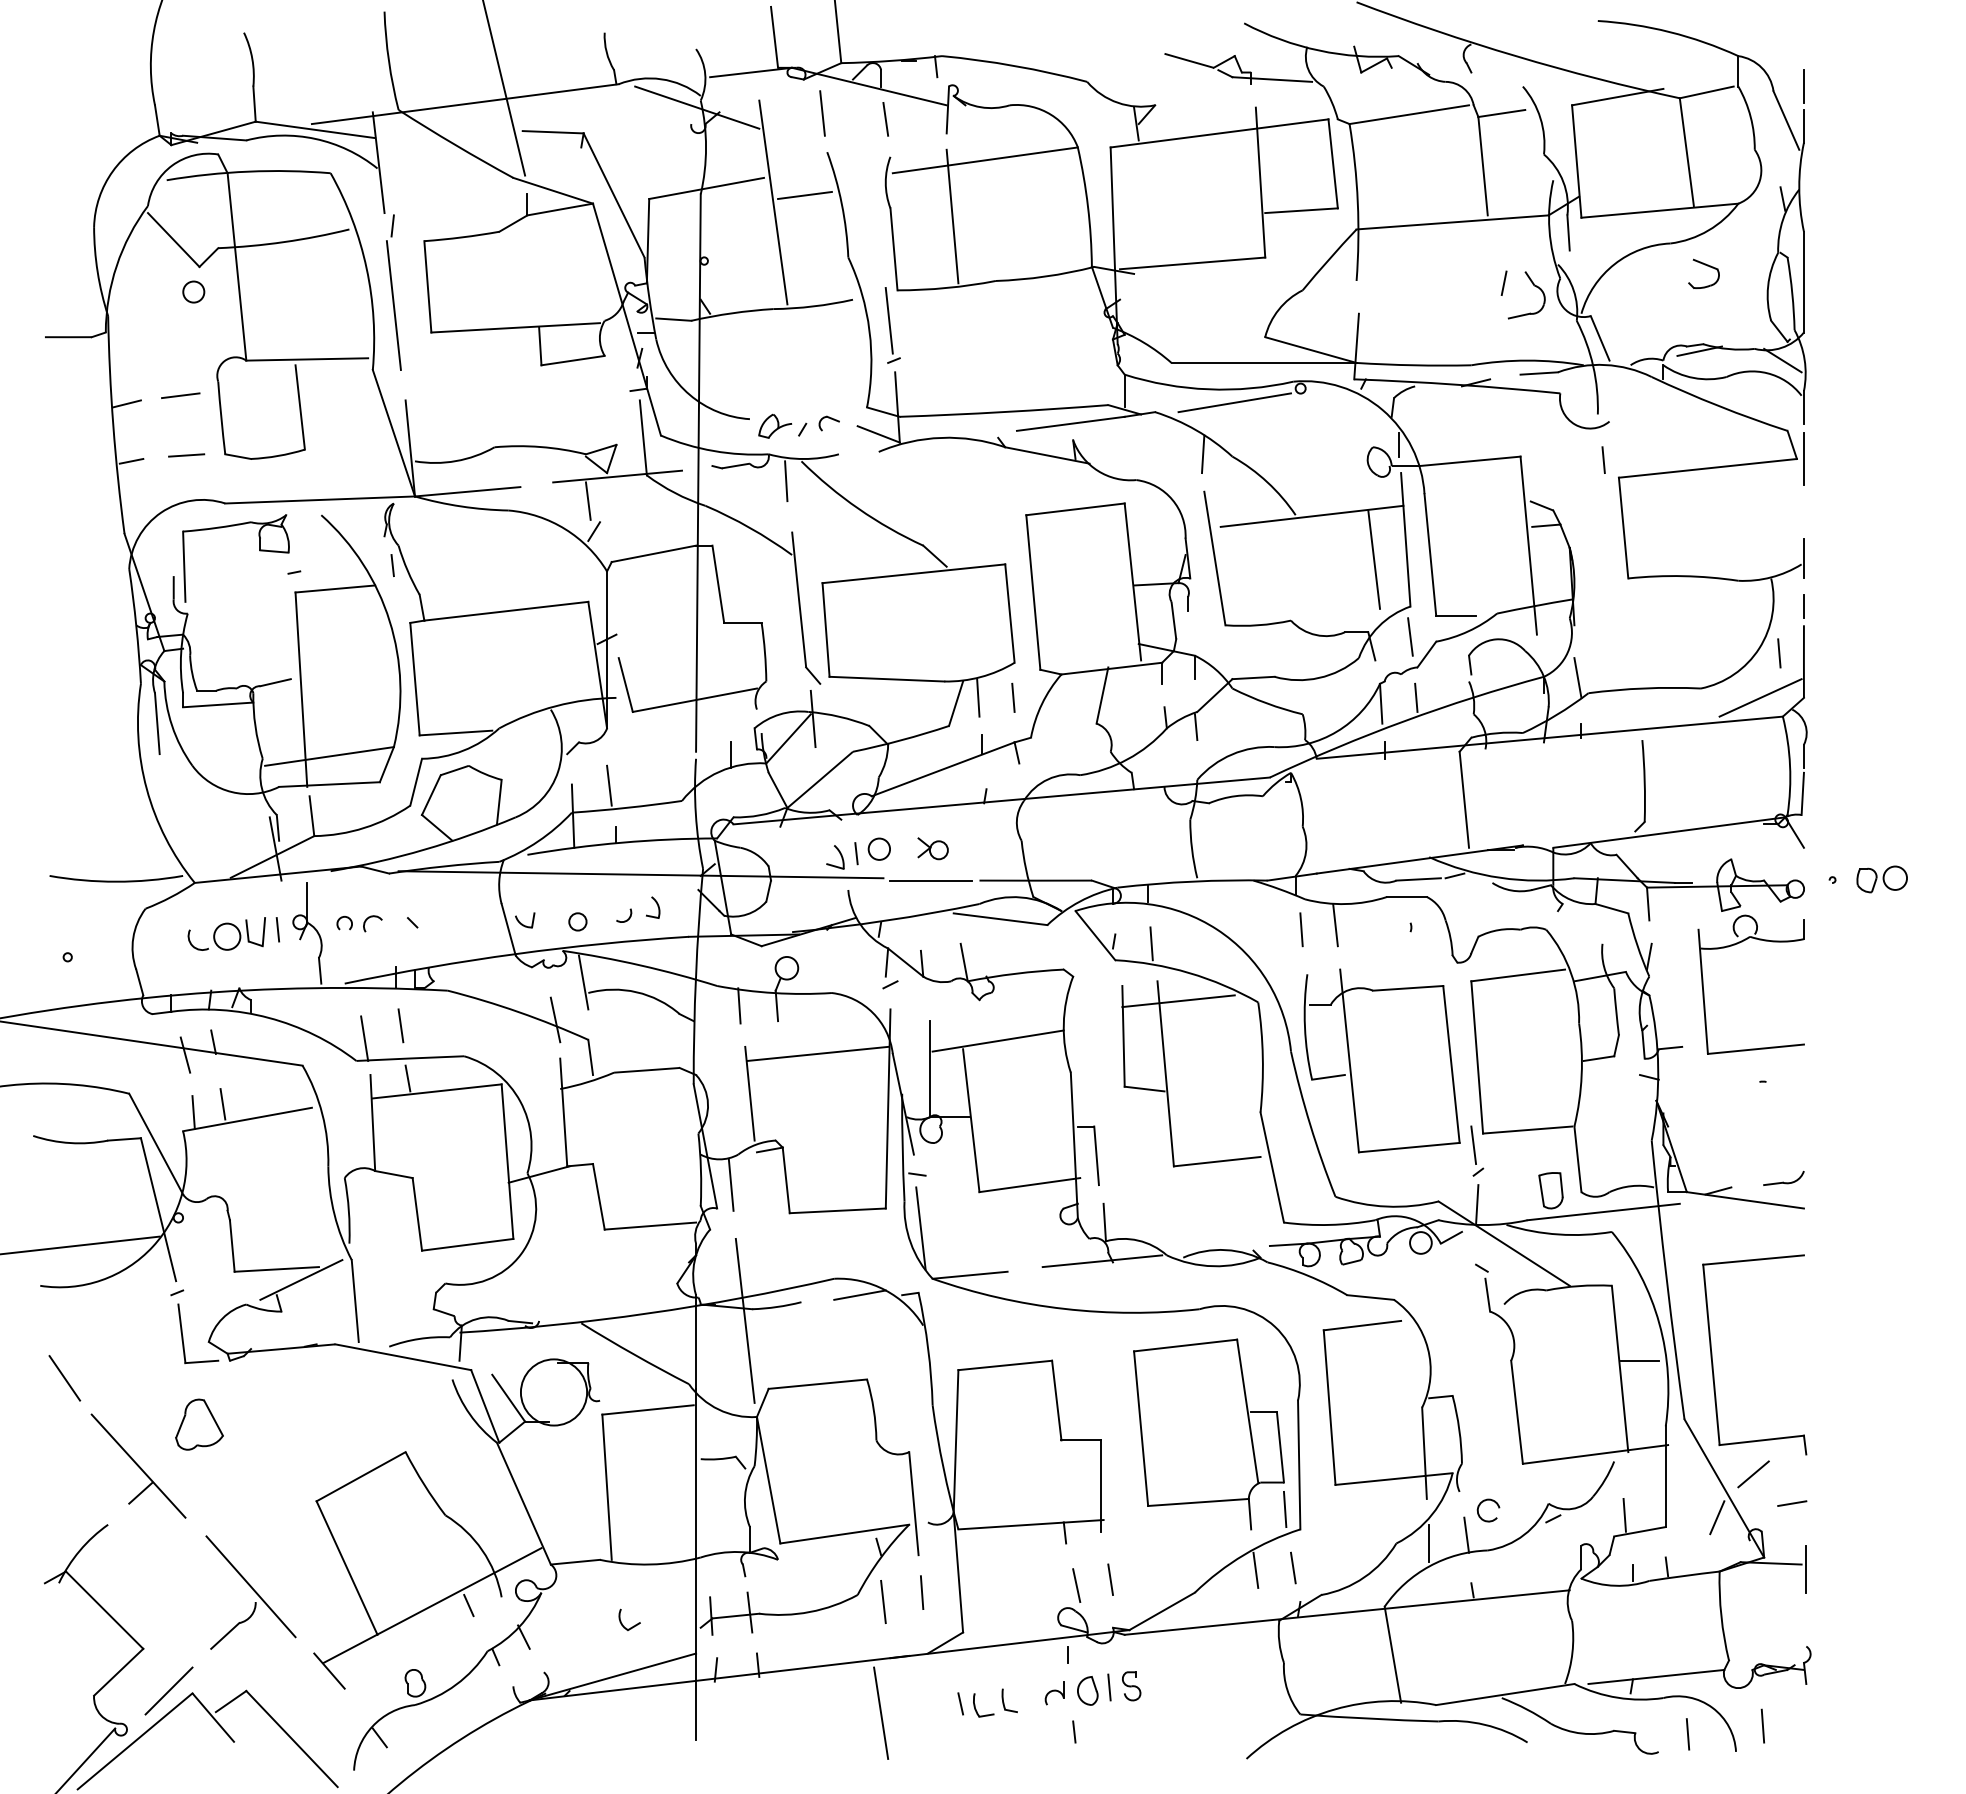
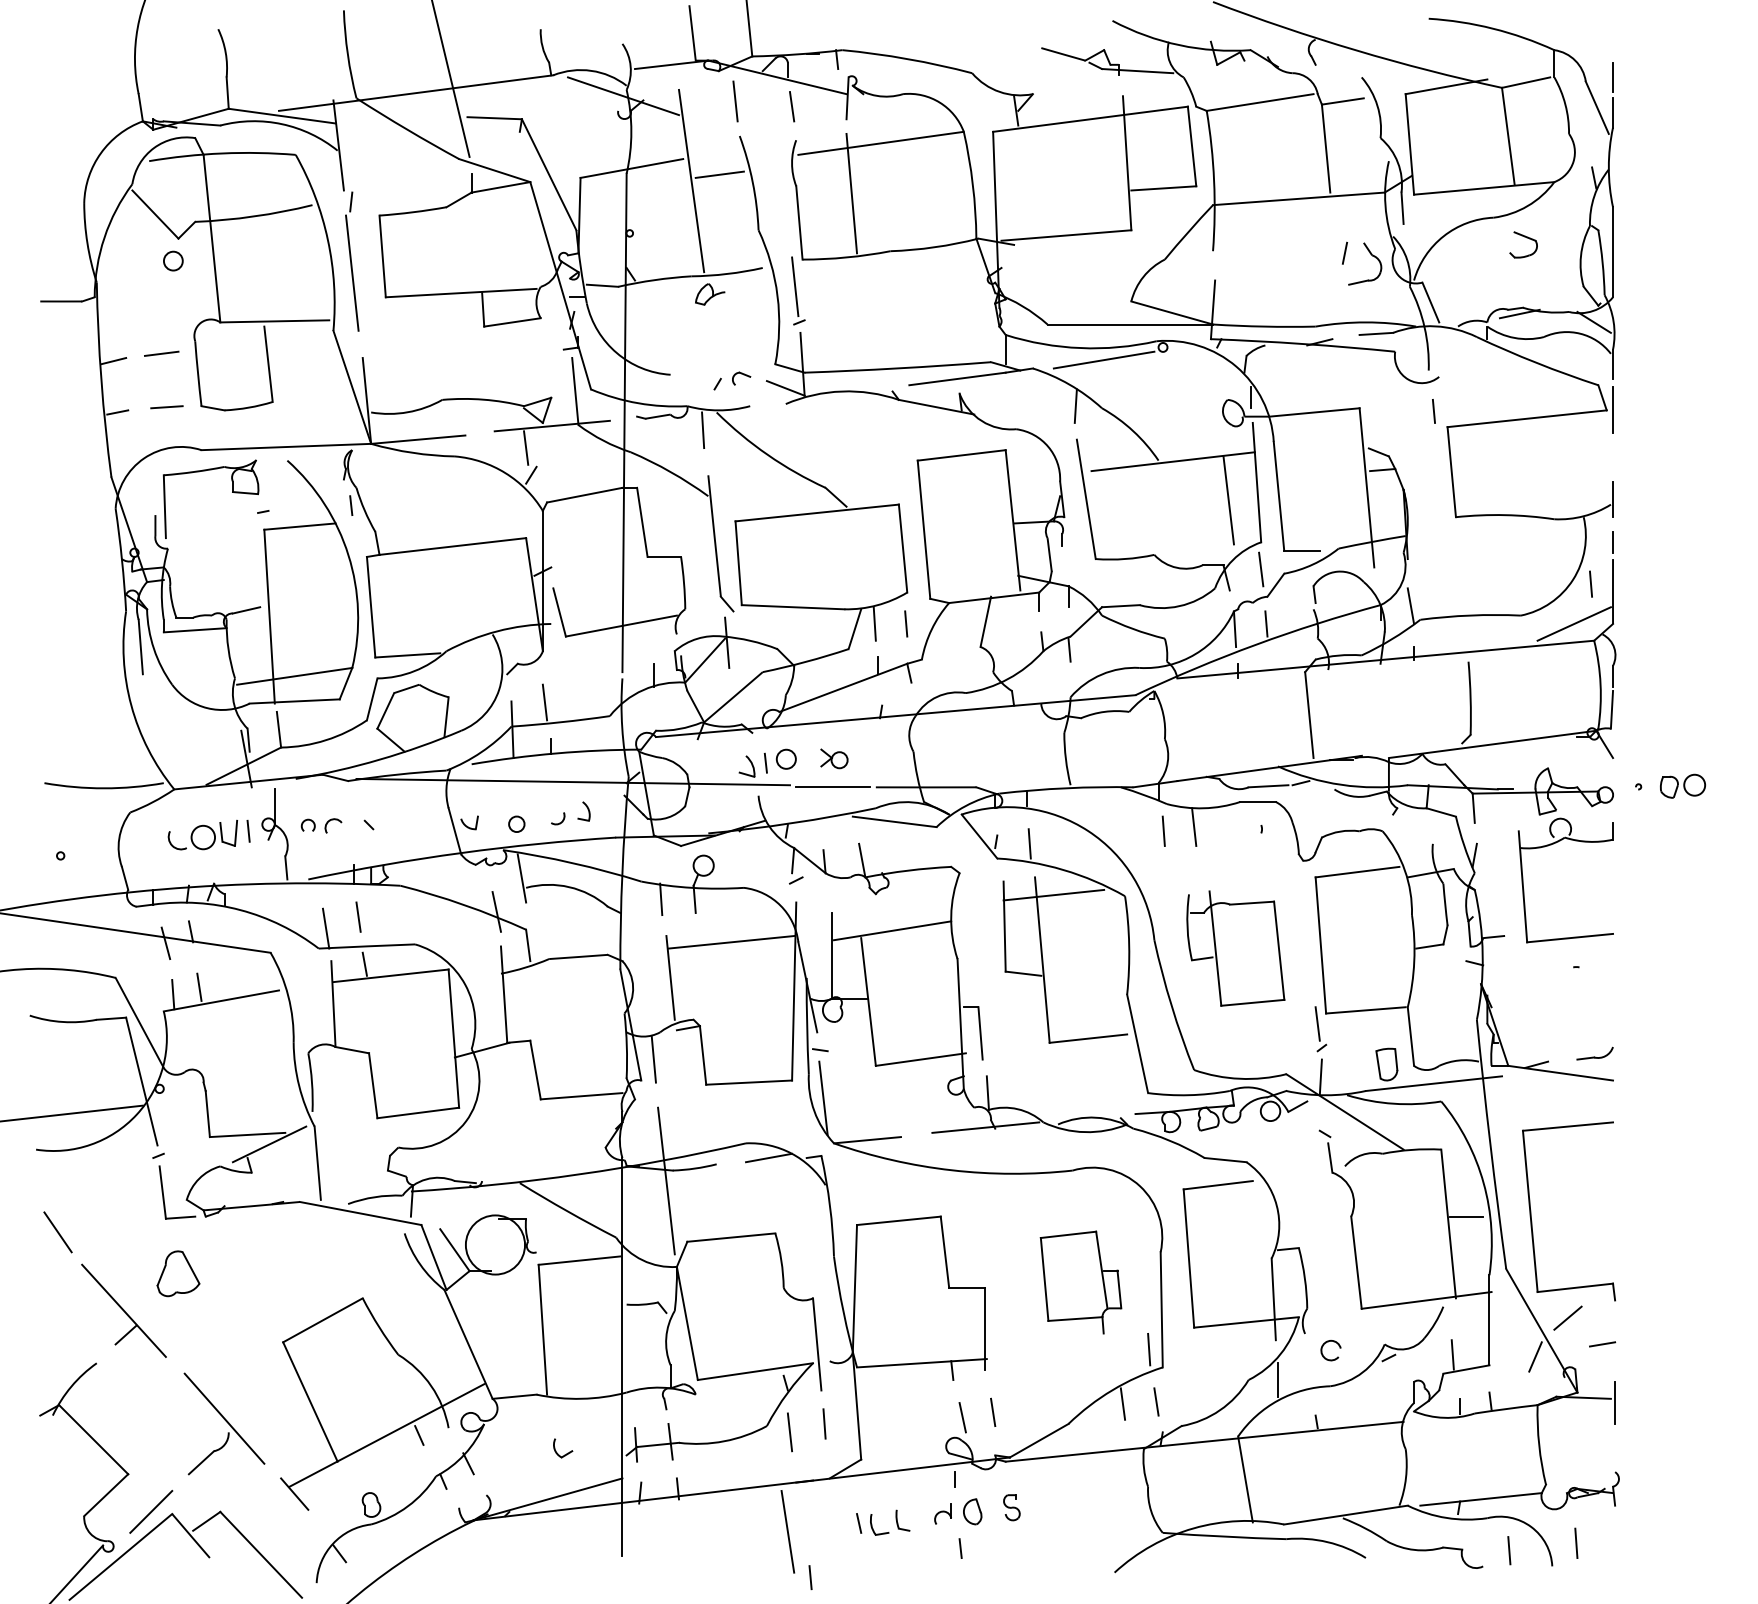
part: (775, 425) -> (710, 293), moved
part: (1381, 1060) -> (1235, 948), size x0.7
part: (1208, 1434) -> (1080, 1282), size x0.6
line: (1466, 1534) -> (1311, 1371), removed
line: (1109, 1687) -> (810, 1577), moved

